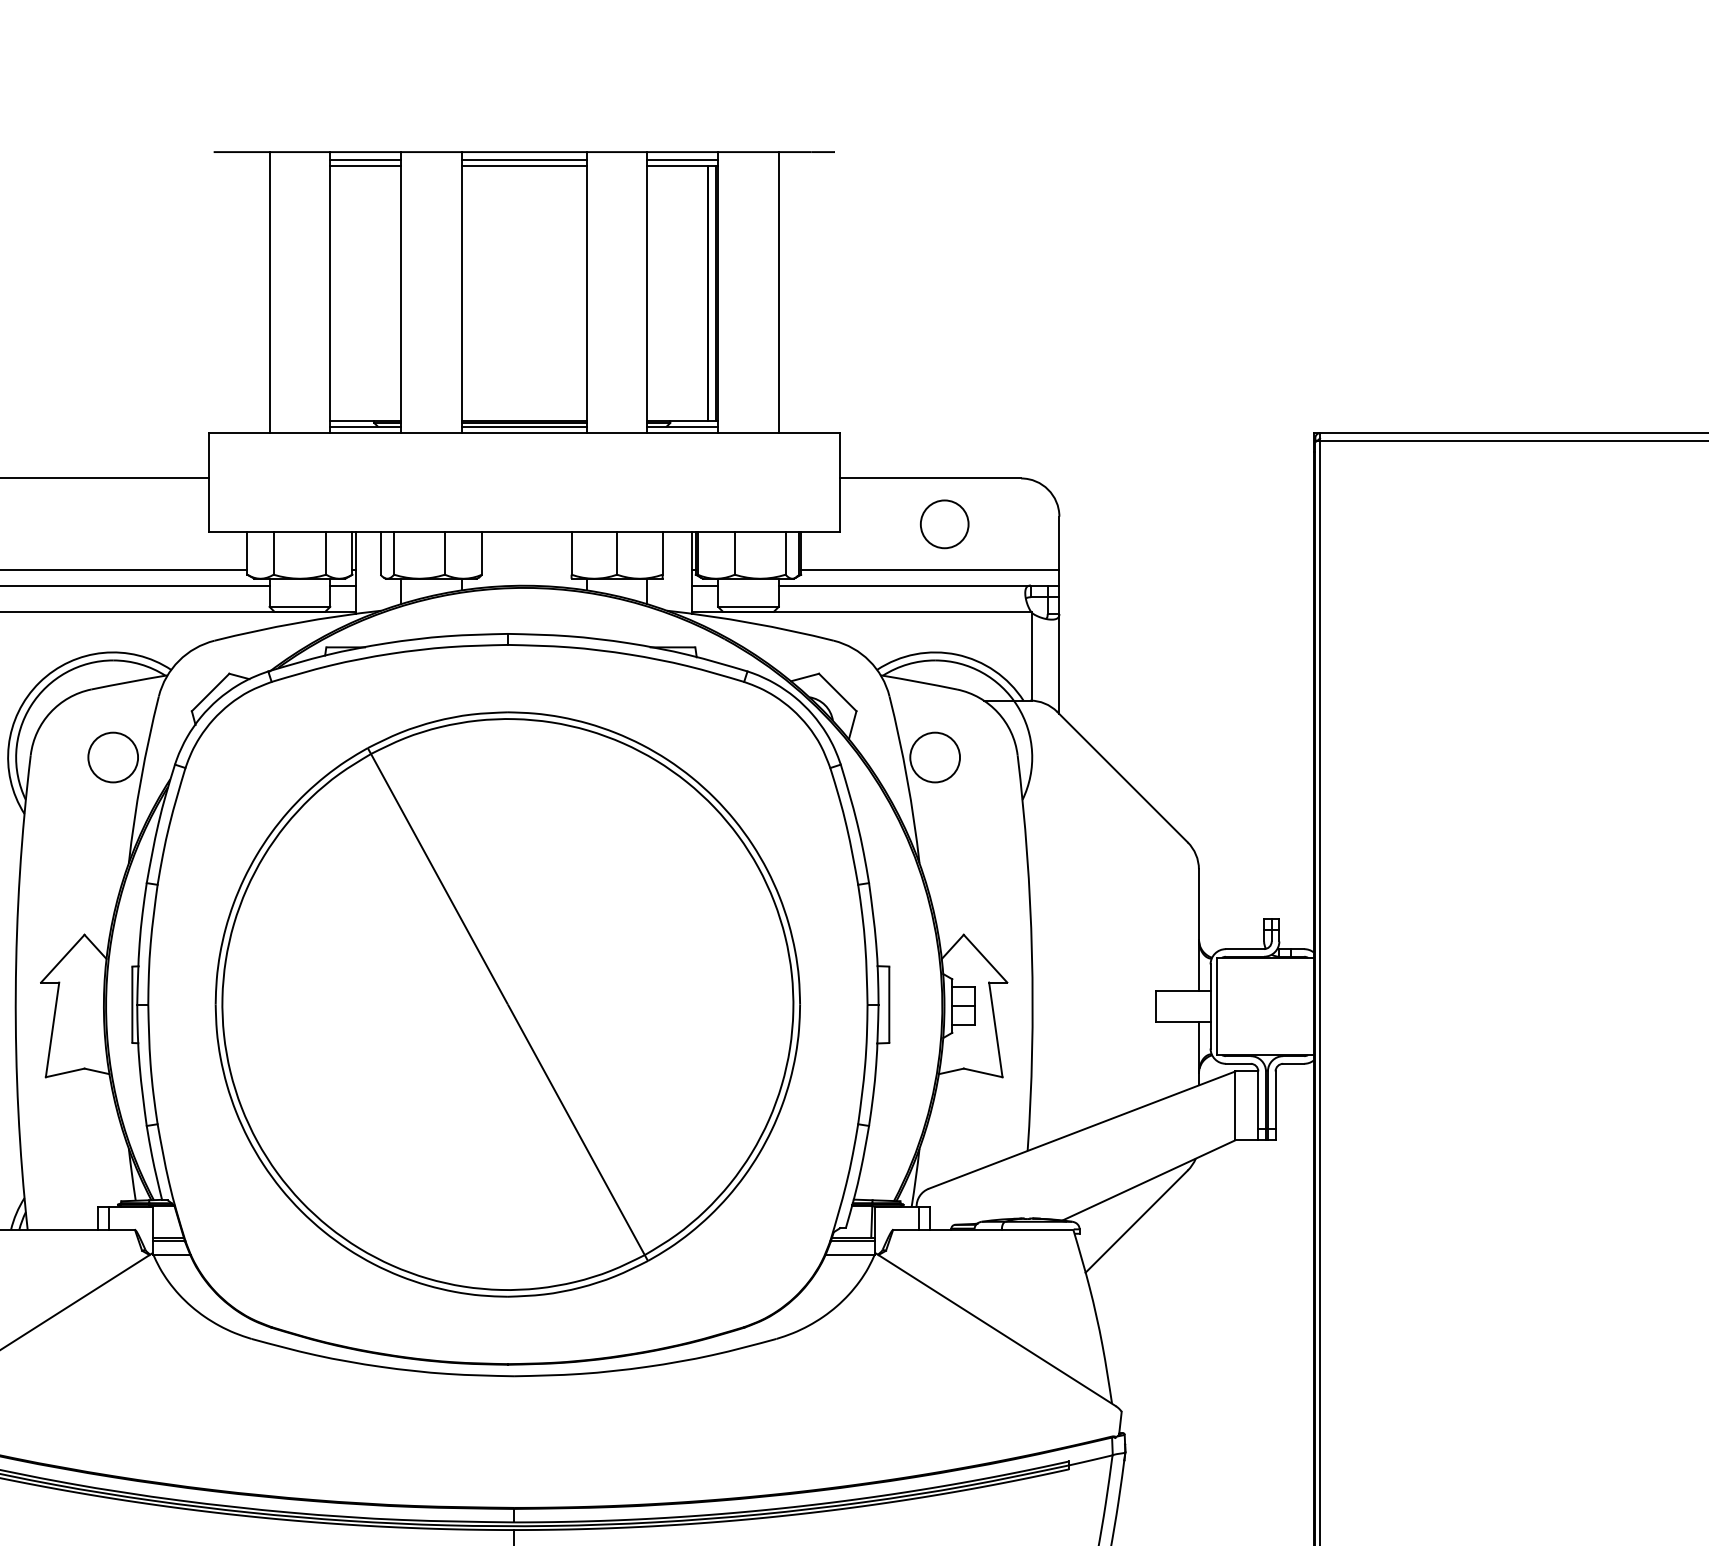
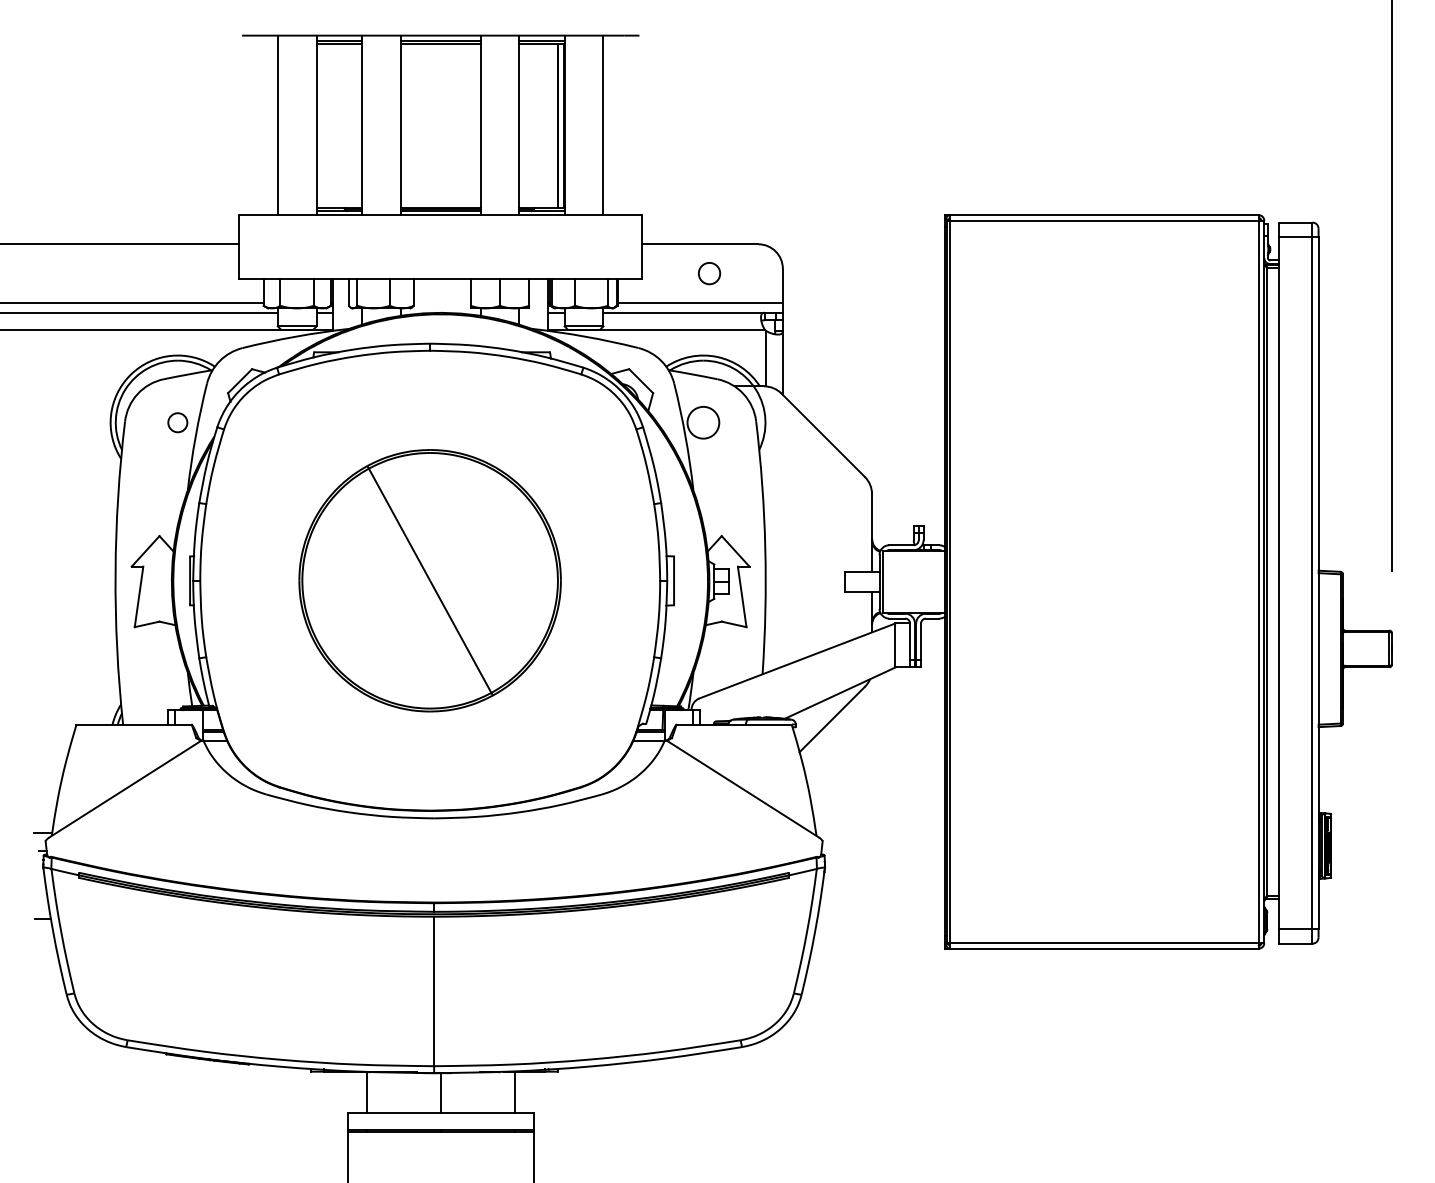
circle: (944, 524) -> (709, 273), size x0.7
circle: (112, 757) -> (177, 422), size x0.6
part: (506, 1004) -> (429, 580), size x0.7

